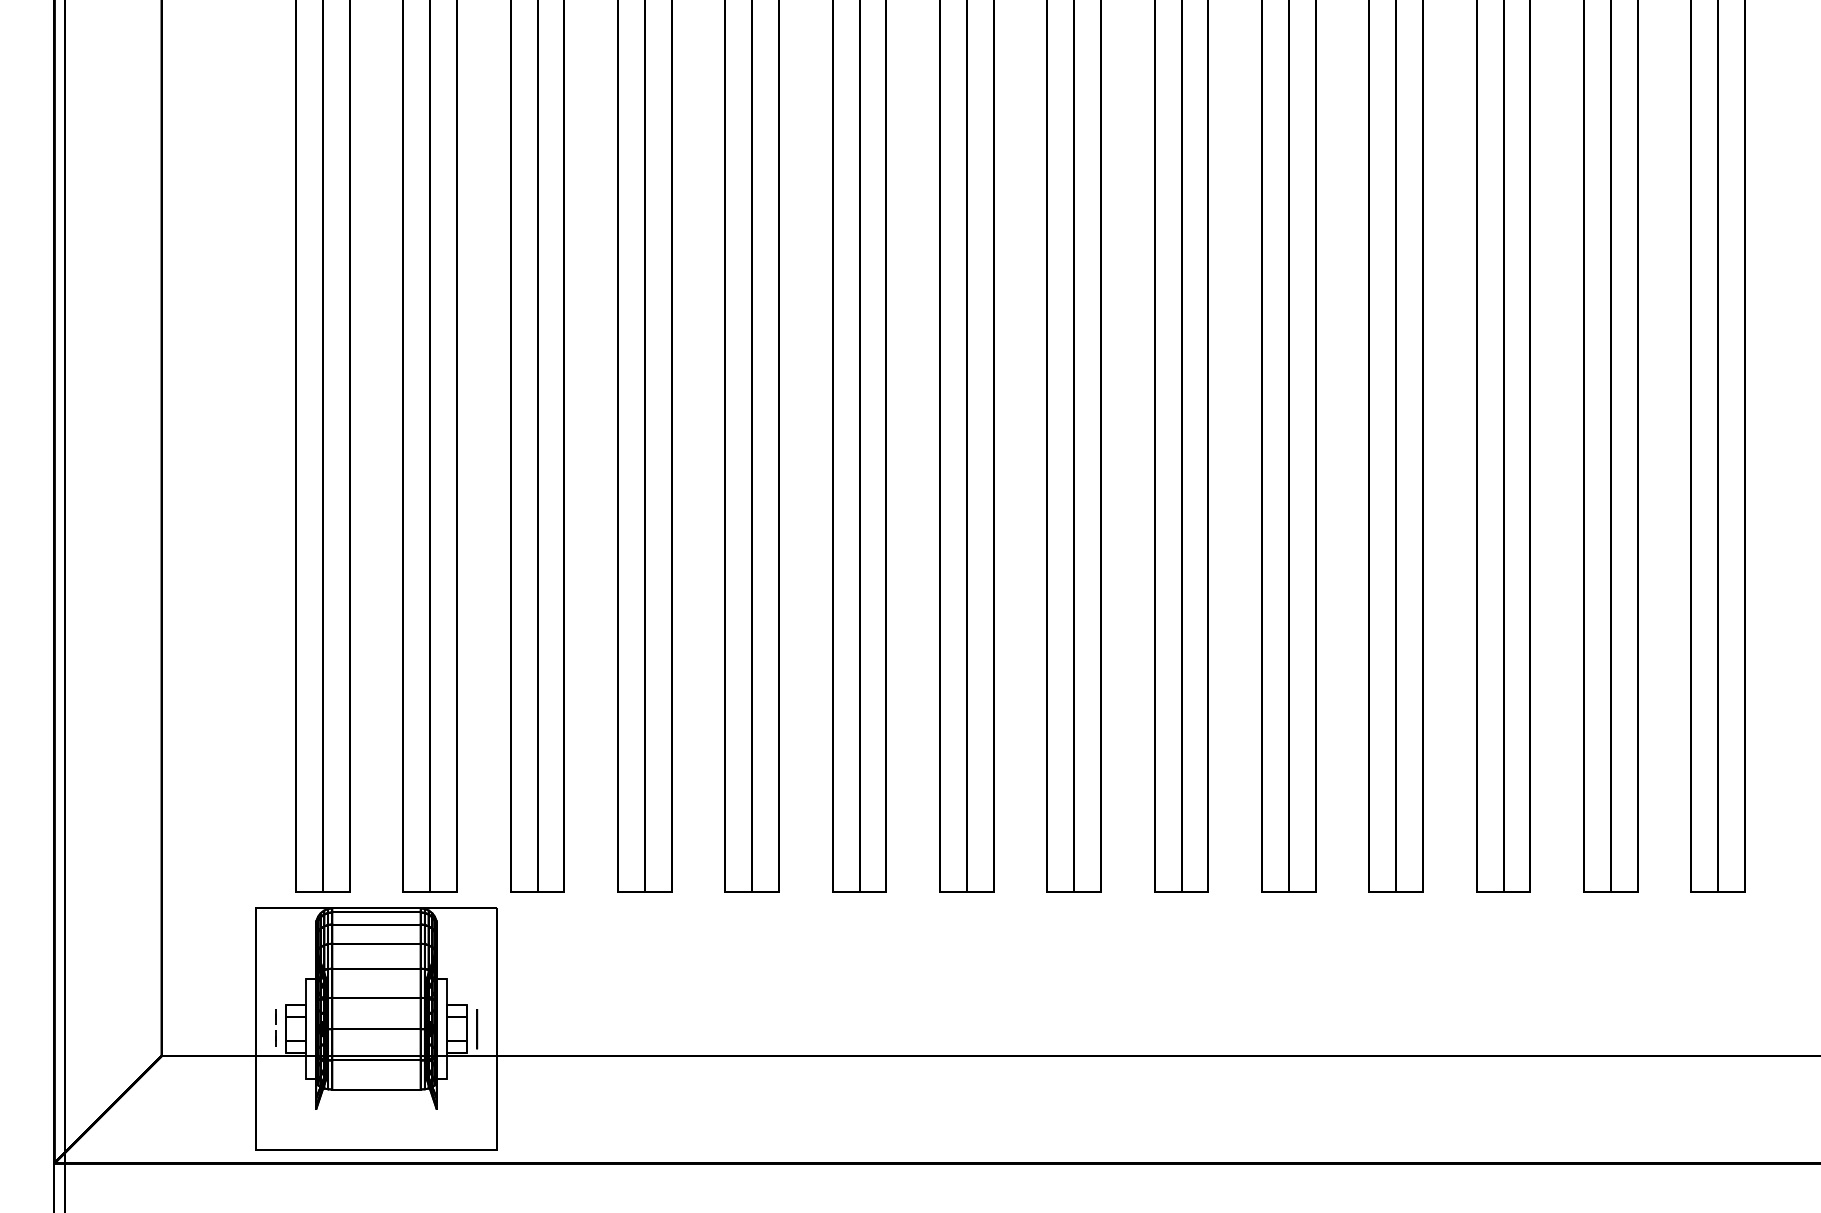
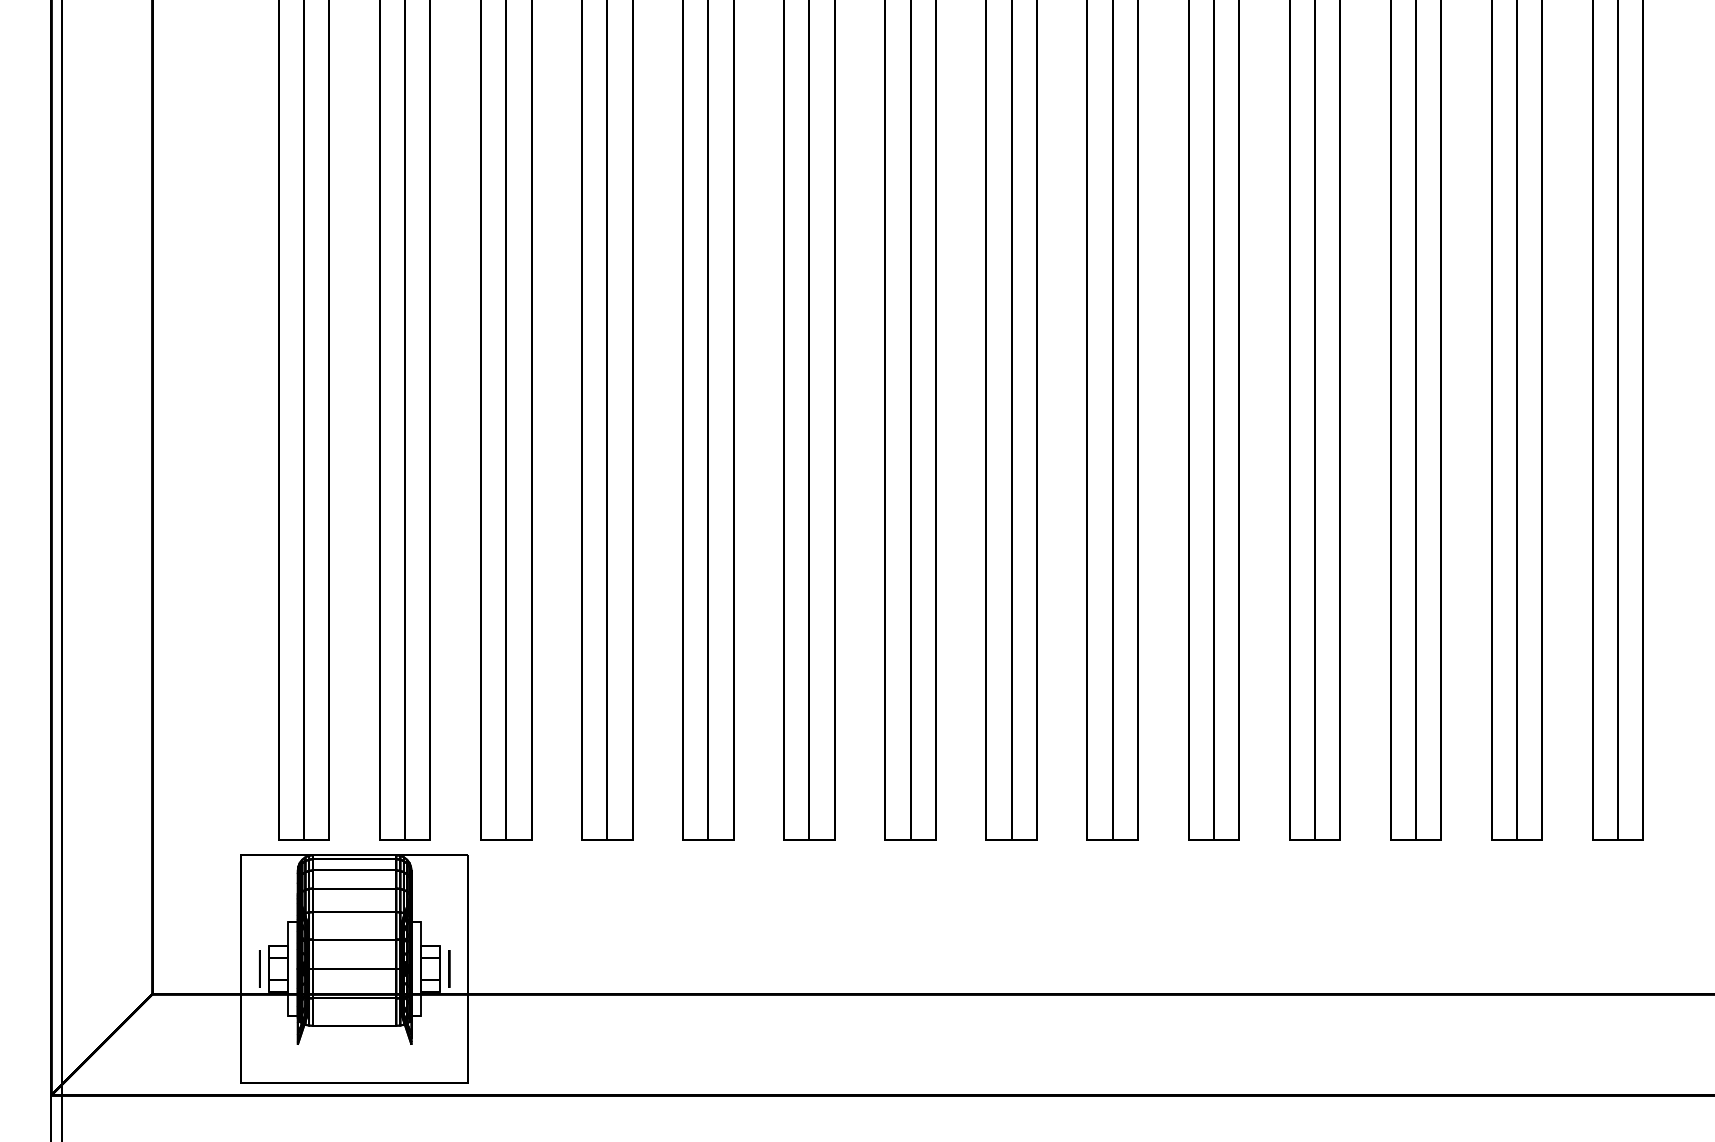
circle: (275, 1028) -> (259, 968), dashed -> solid

